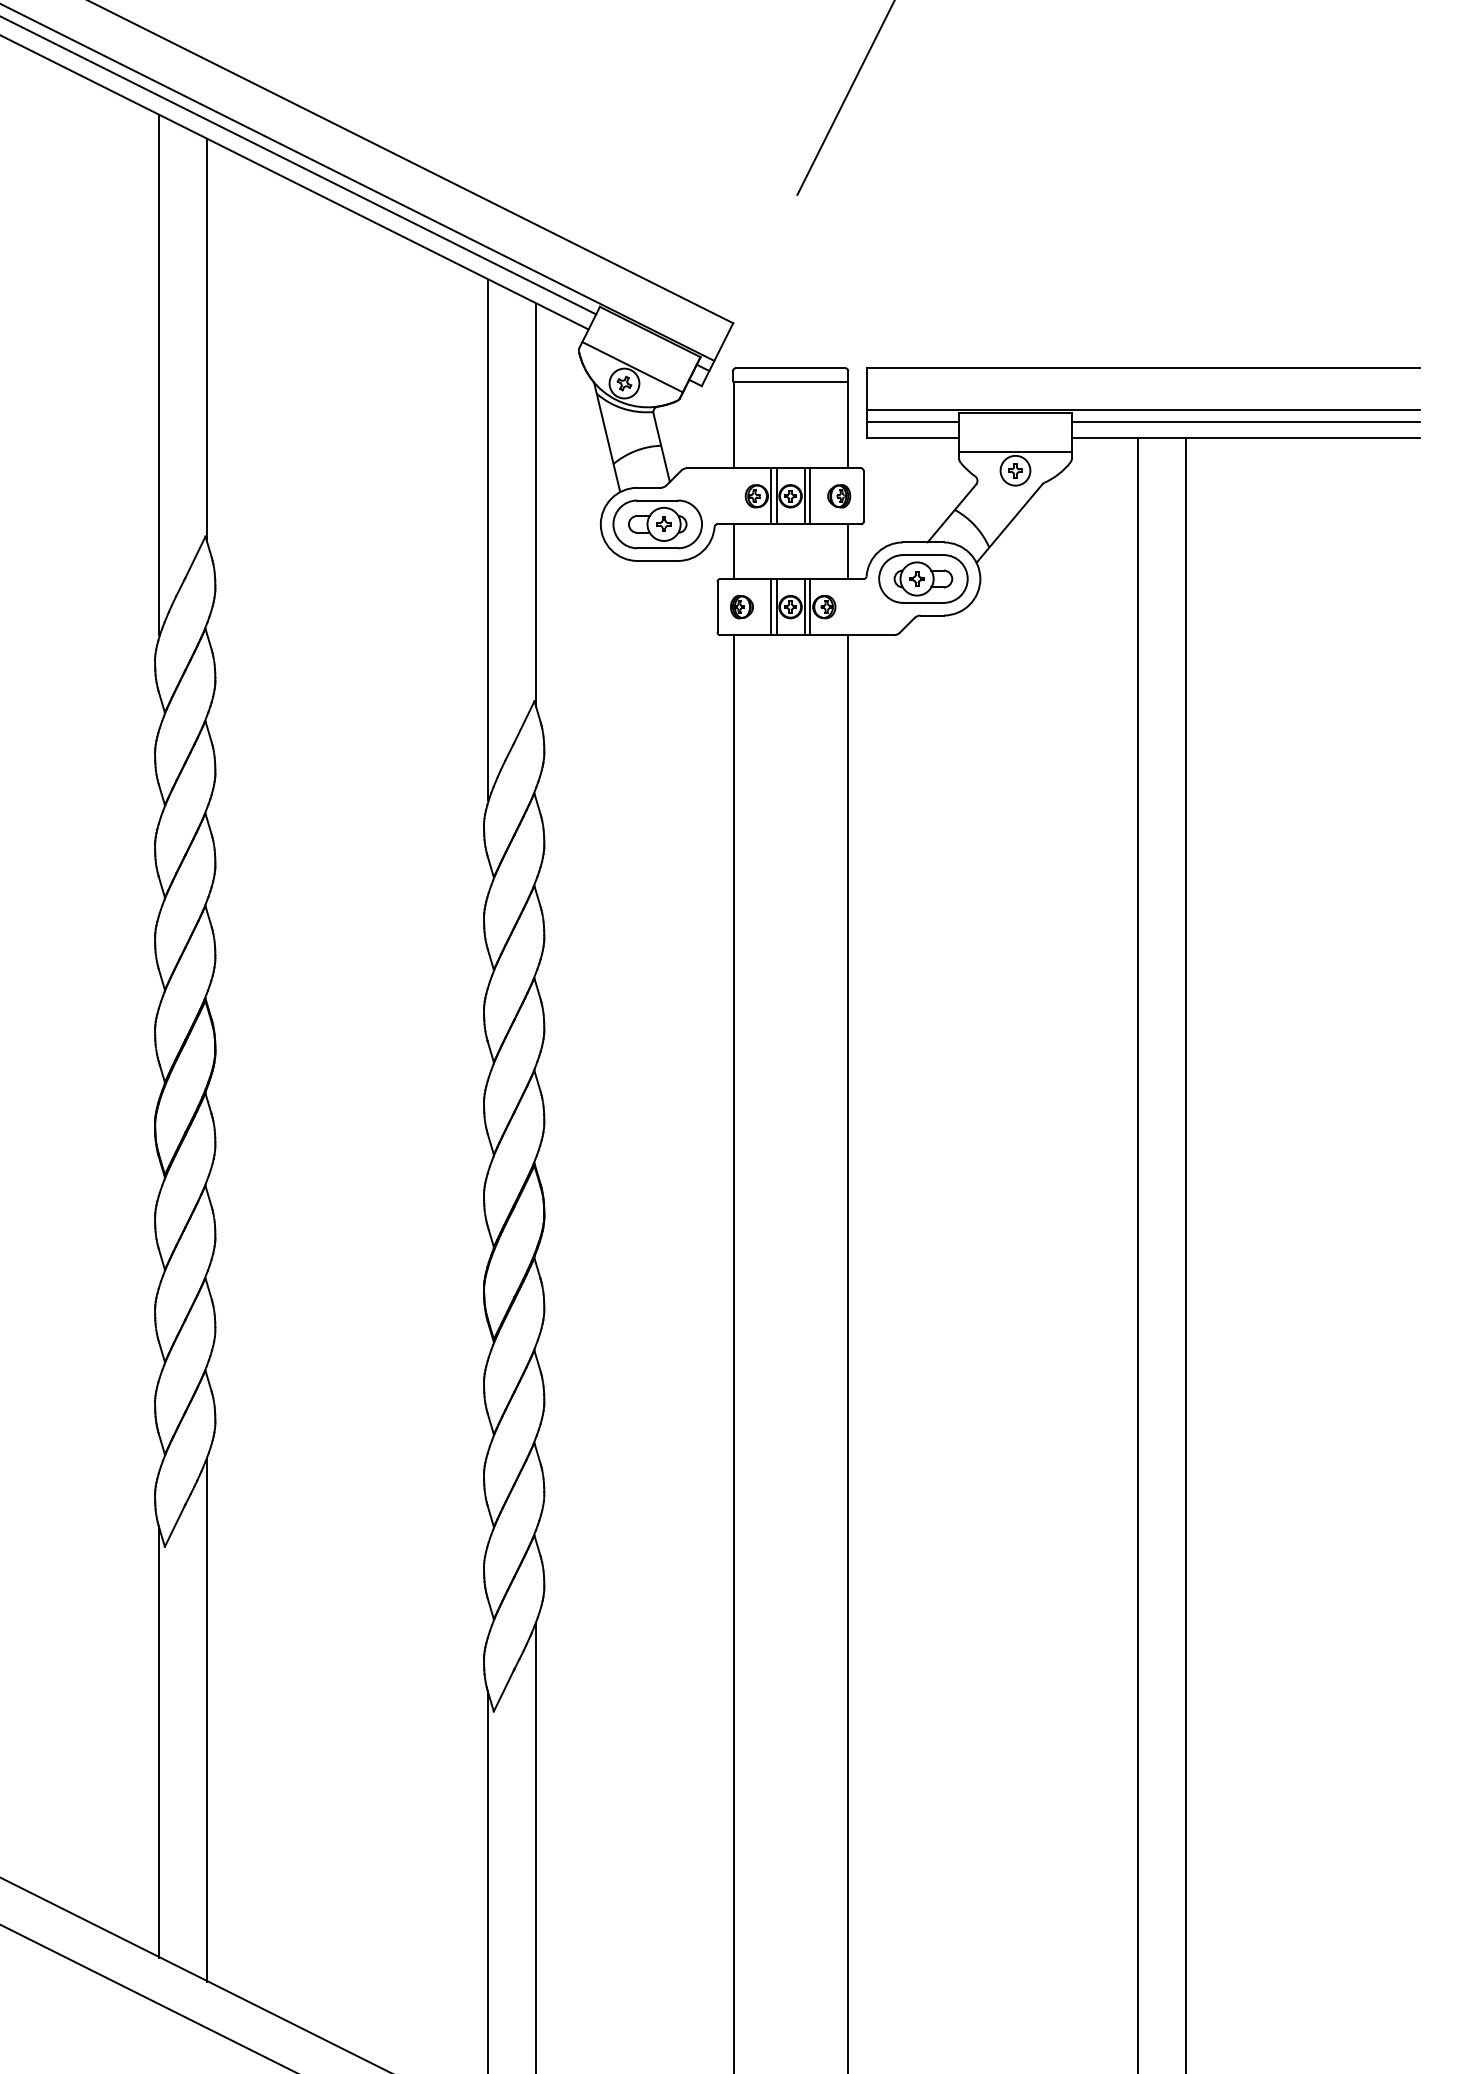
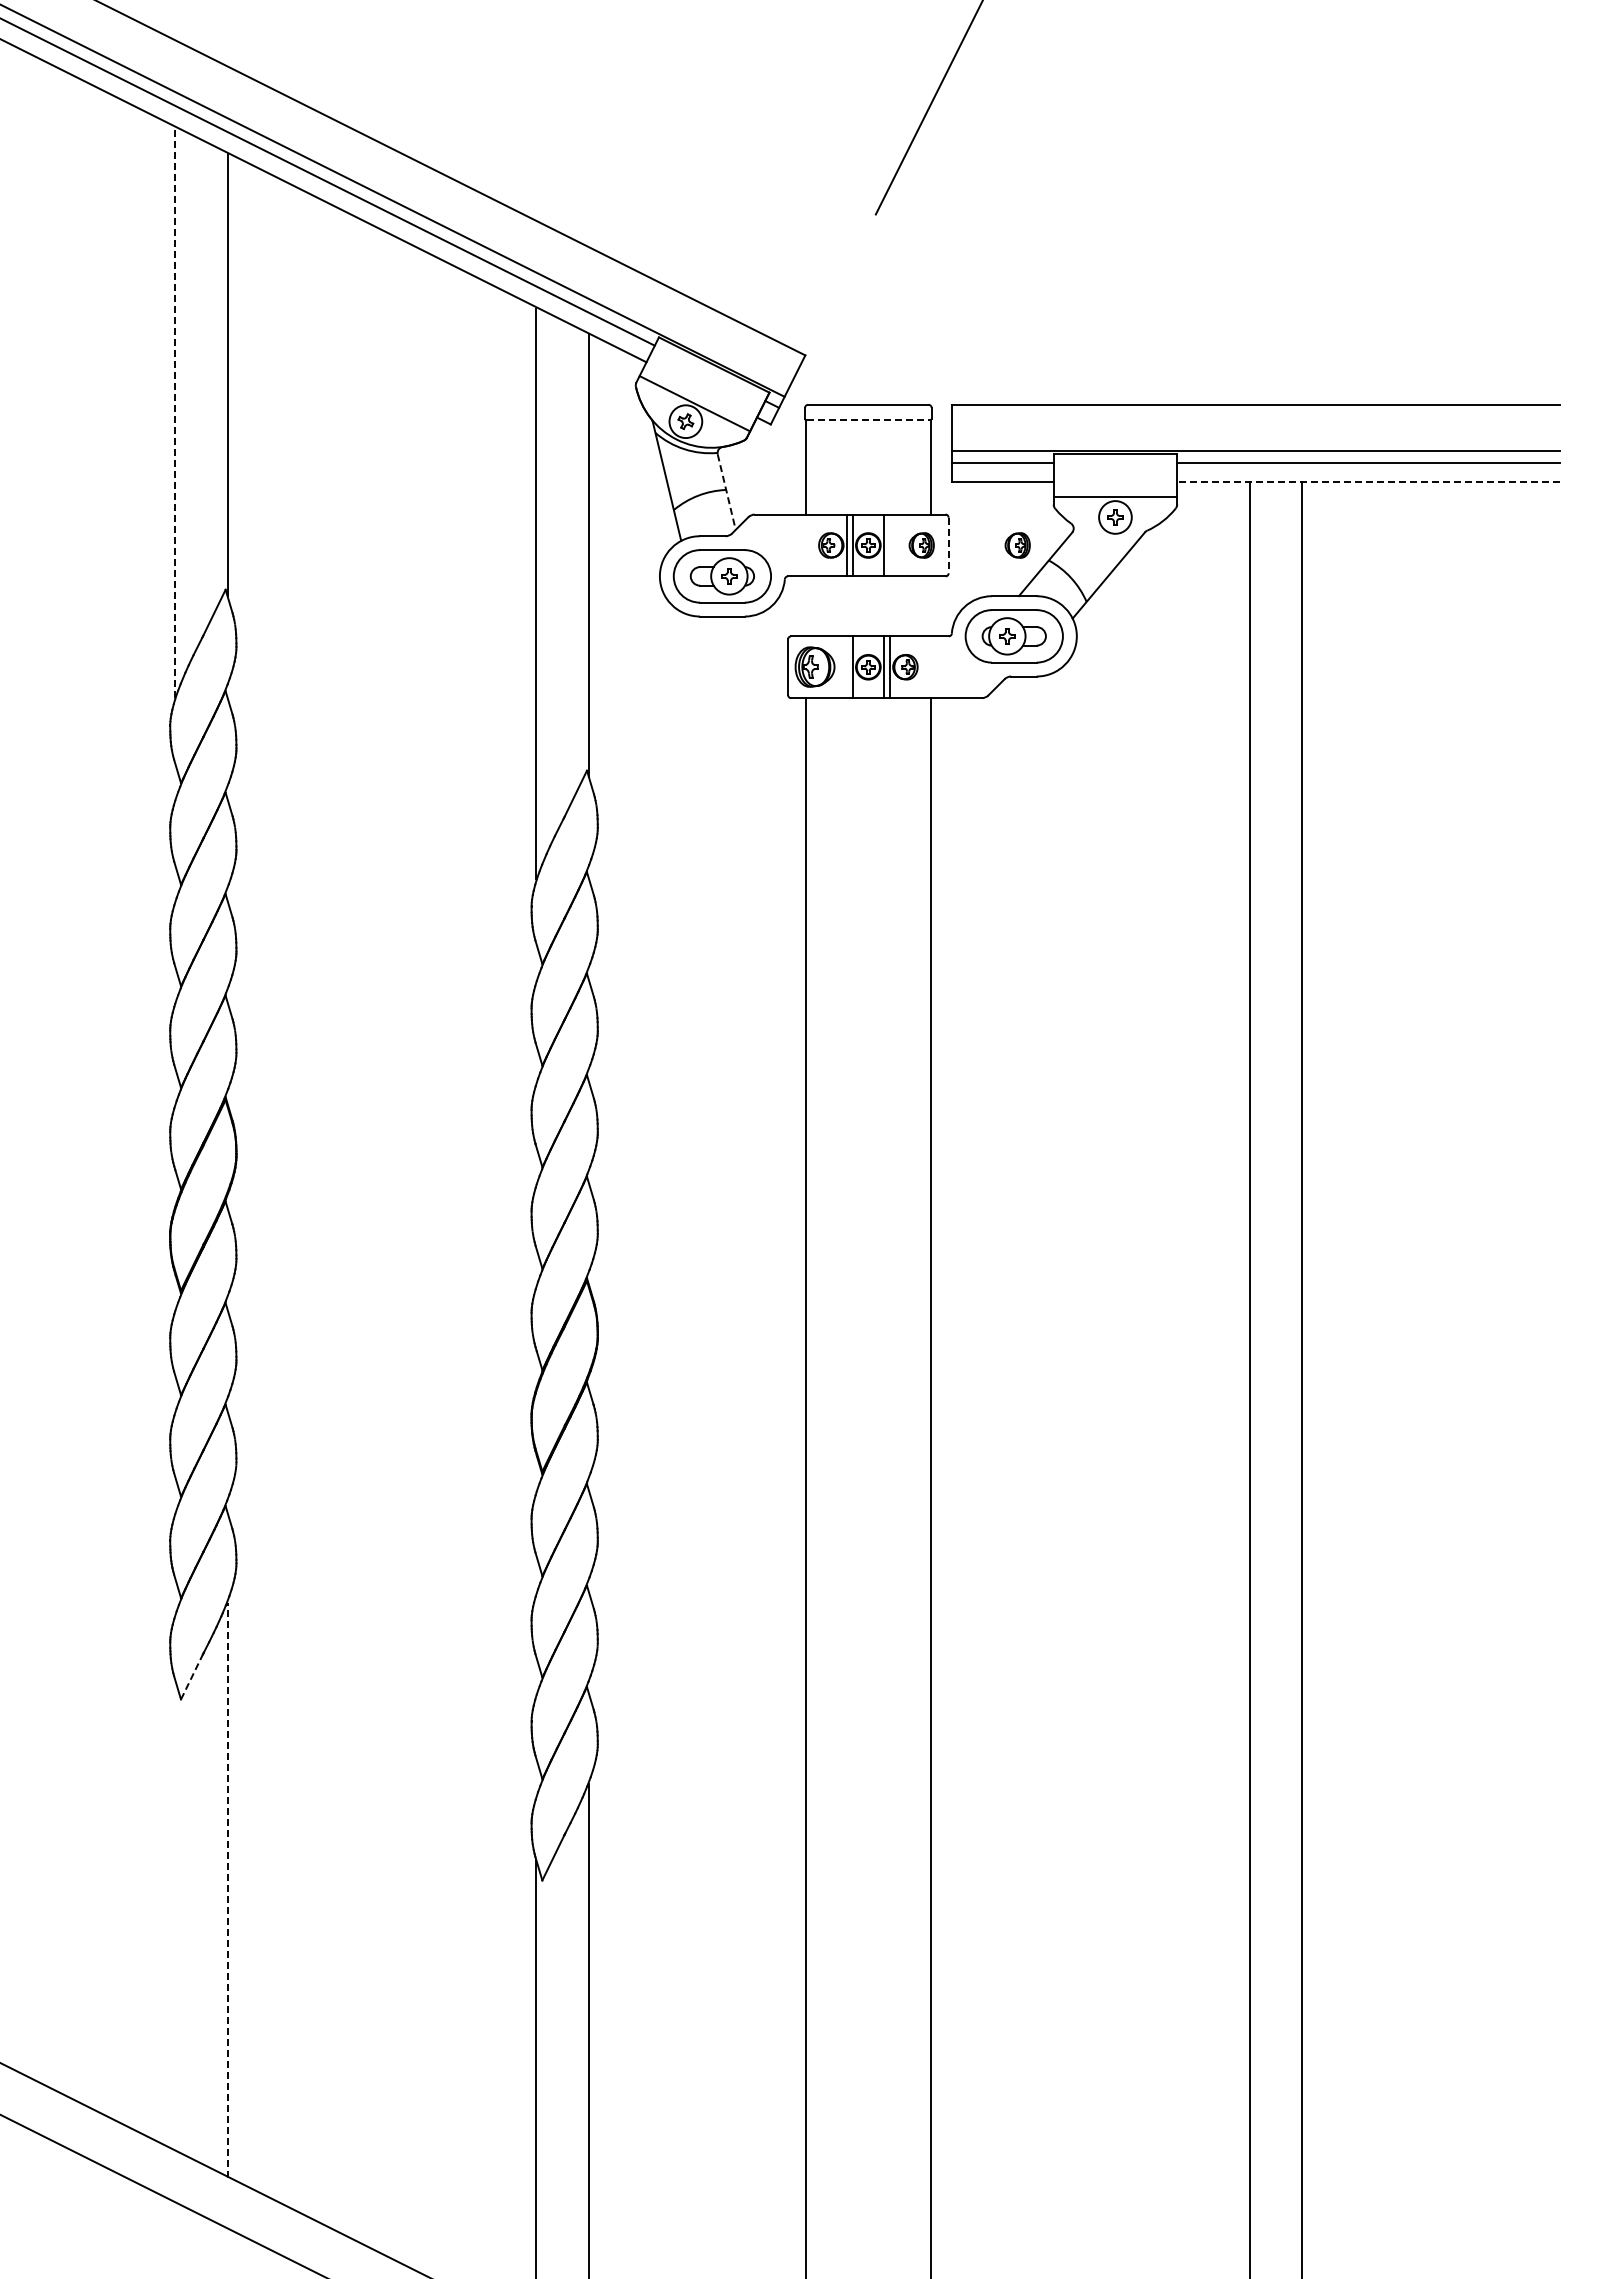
line: (158, 375) -> (174, 412), solid -> dashed
line: (790, 382) -> (868, 420), solid -> dashed
line: (1244, 438) -> (1367, 481), solid -> dashed
line: (661, 448) -> (726, 492), solid -> dashed
line: (809, 496) -> (889, 545), removed
line: (863, 496) -> (948, 545), solid -> dashed
part: (926, 496) -> (1017, 545), added
line: (733, 551) -> (805, 606), removed
line: (847, 551) -> (930, 606), removed
part: (741, 607) -> (814, 667), size x1.6
line: (770, 607) -> (846, 667), removed
line: (175, 1525) -> (192, 1676), solid -> dashed
line: (207, 1719) -> (227, 1889), solid -> dashed
line: (158, 1743) -> (174, 1915), removed

